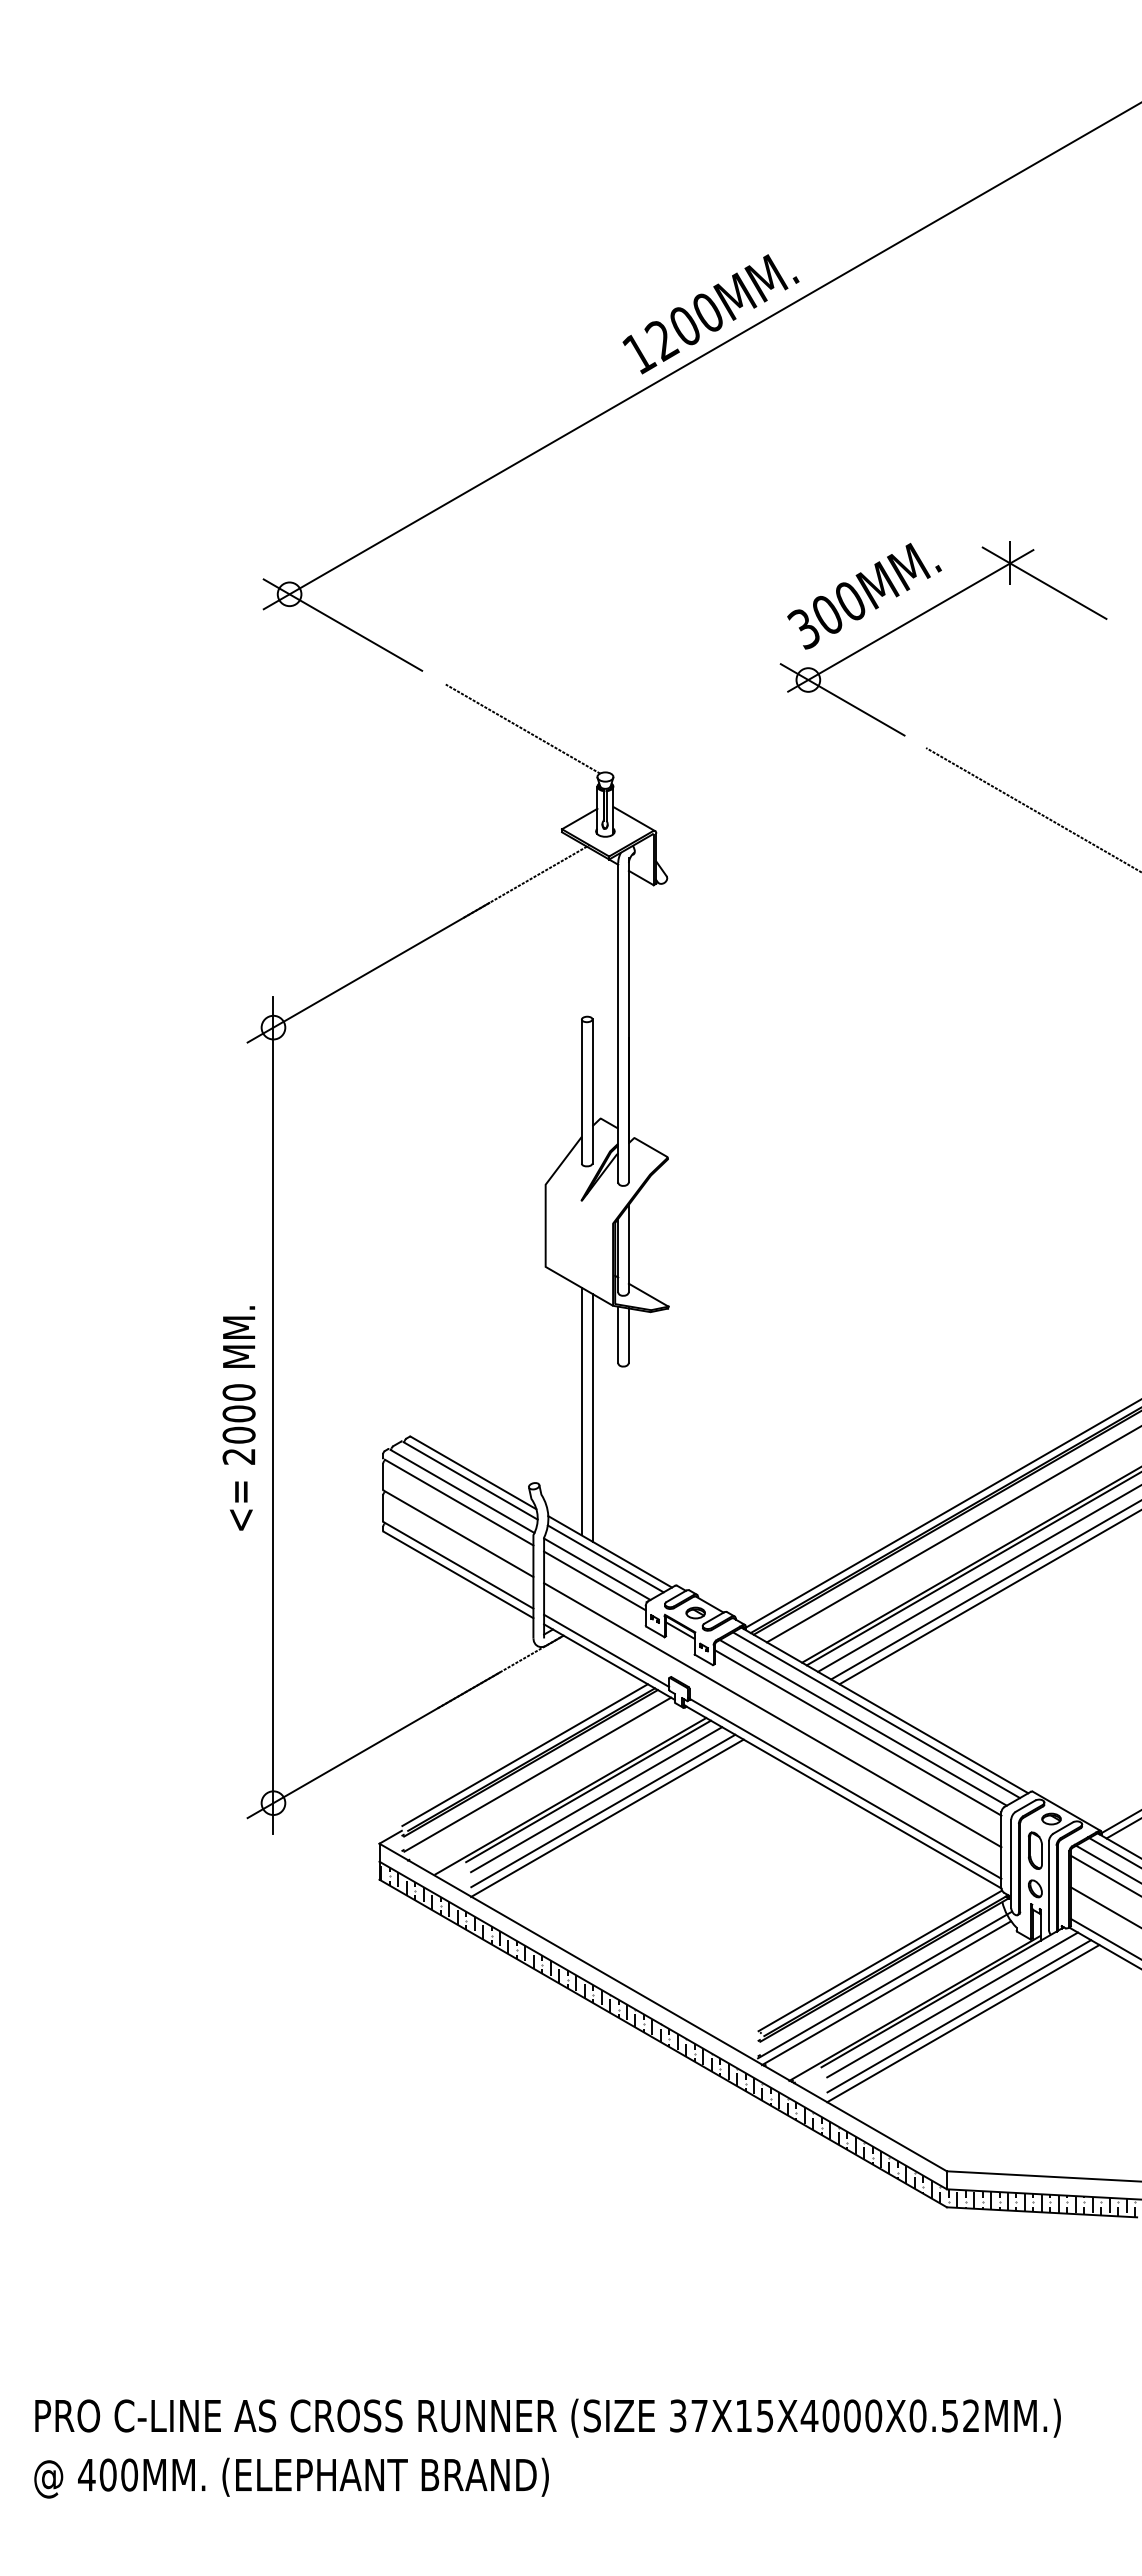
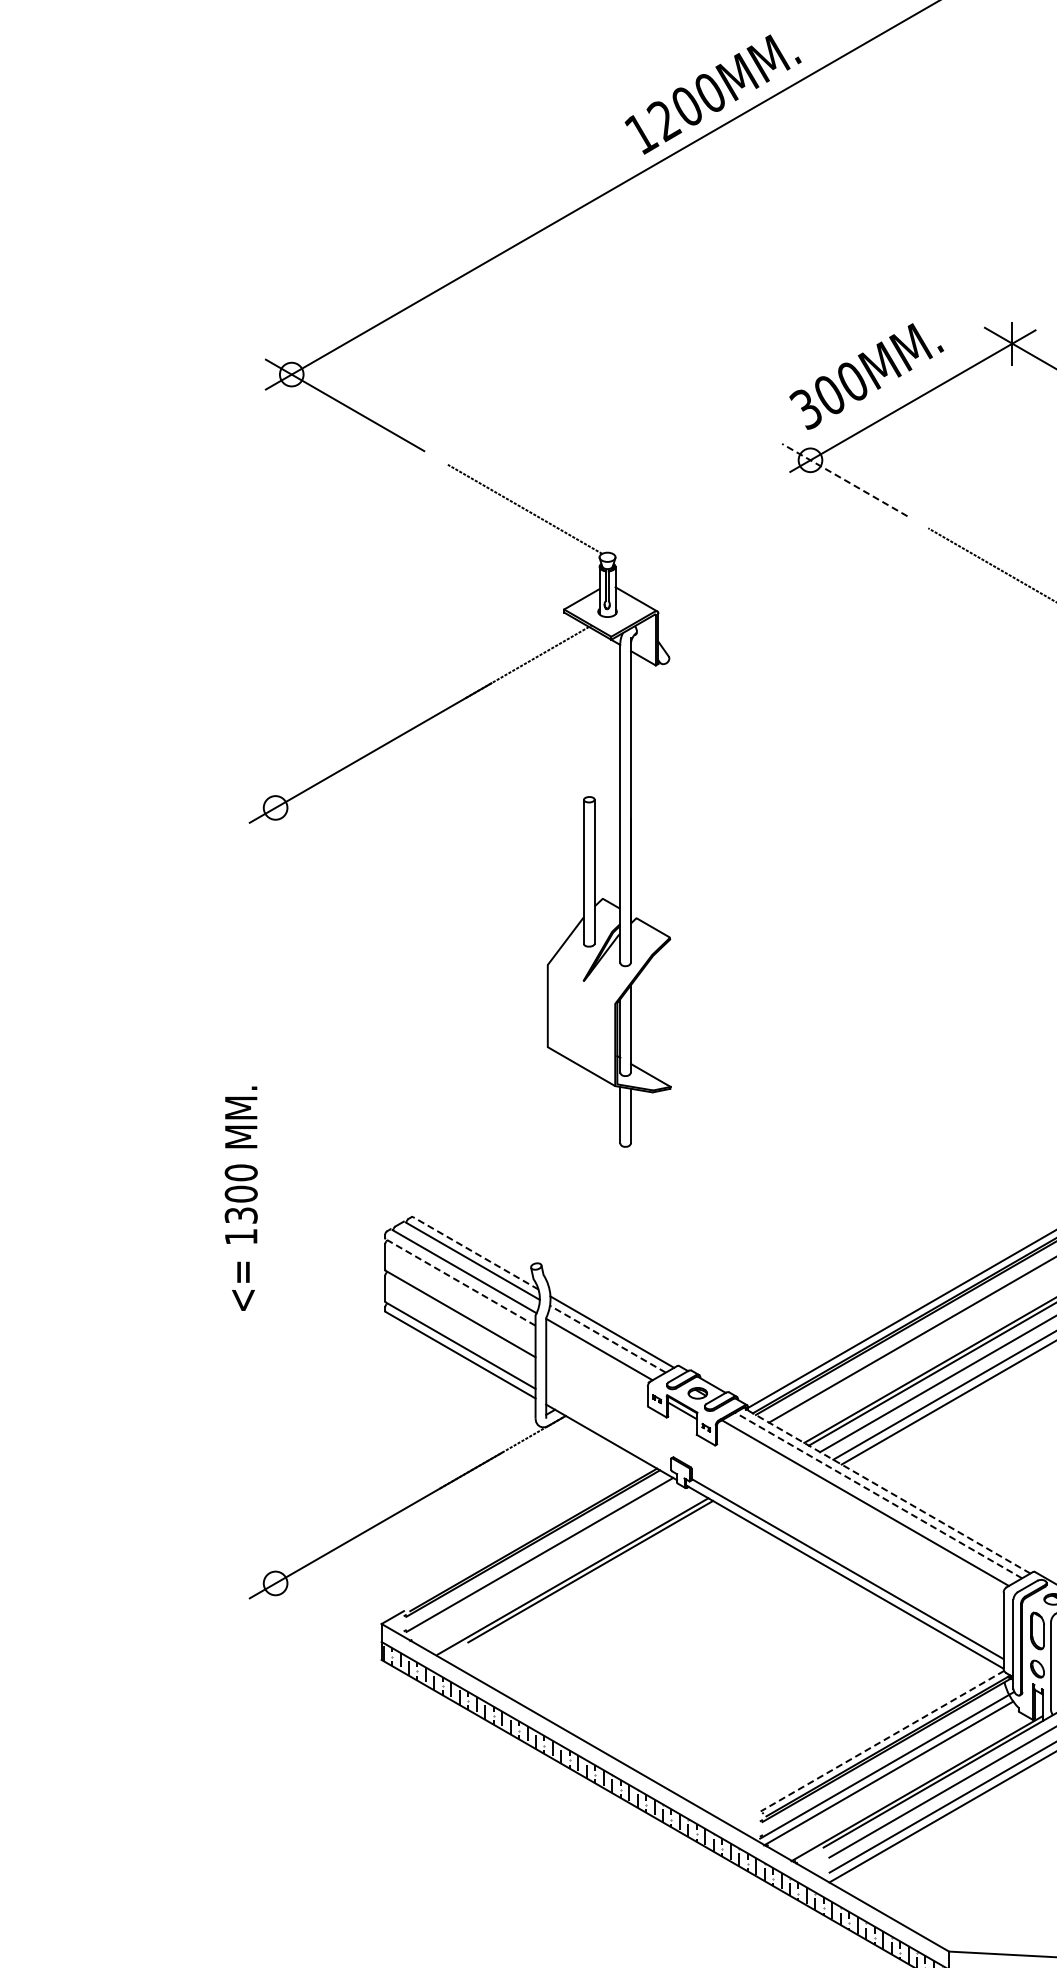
line: (842, 699) -> (844, 479), solid -> dashed
line: (581, 1411) -> (583, 1191), removed
line: (273, 1414) -> (275, 1194), removed
line: (592, 1417) -> (594, 1197), removed
text: (238, 1445) -> (240, 1225), 2000 -> 1300
line: (473, 1473) -> (475, 1253), solid -> dashed
line: (459, 1502) -> (461, 1282), solid -> dashed
line: (605, 1558) -> (607, 1338), solid -> dashed
line: (594, 1580) -> (596, 1360), removed
line: (606, 1650) -> (608, 1430), removed
line: (884, 1710) -> (886, 1490), solid -> dashed
line: (772, 1715) -> (774, 1495), removed
line: (876, 1715) -> (878, 1495), solid -> dashed
line: (858, 1732) -> (860, 1512), removed
line: (524, 1755) -> (526, 1535), removed
line: (596, 1799) -> (598, 1579), removed
line: (603, 1810) -> (605, 1590), removed
line: (607, 1818) -> (609, 1598), removed
line: (880, 1960) -> (882, 1740), solid -> dashed

